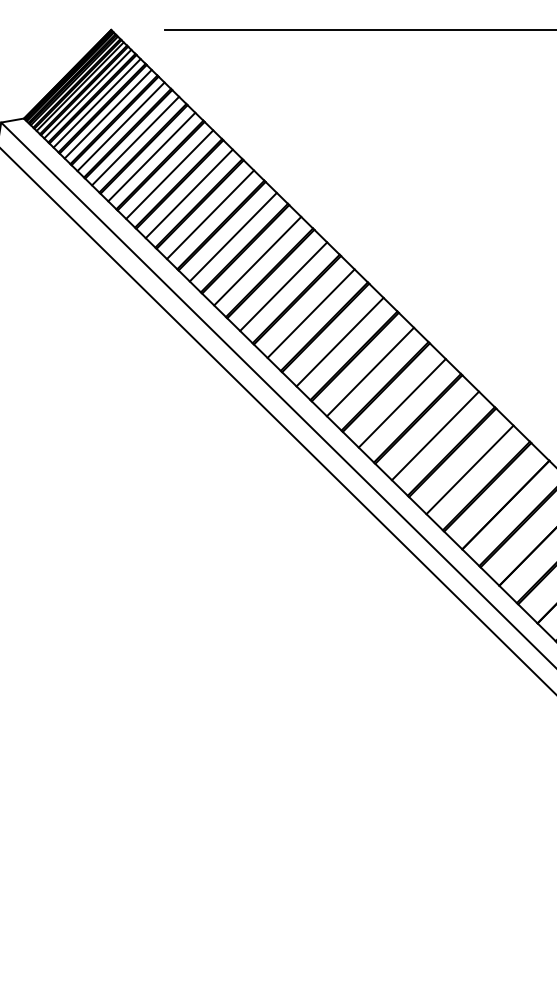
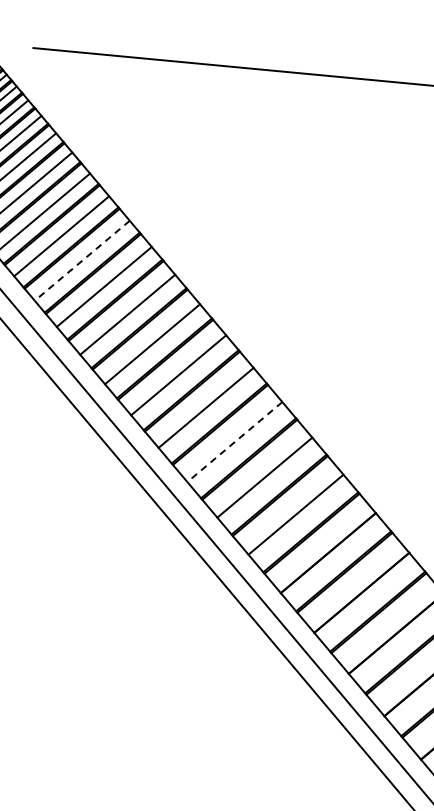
line: (232, 237) -> (81, 261), solid -> dashed
line: (401, 403) -> (234, 442), solid -> dashed

